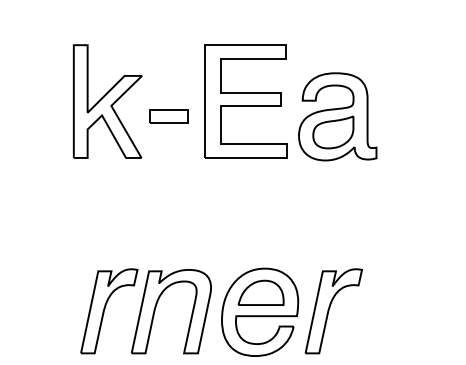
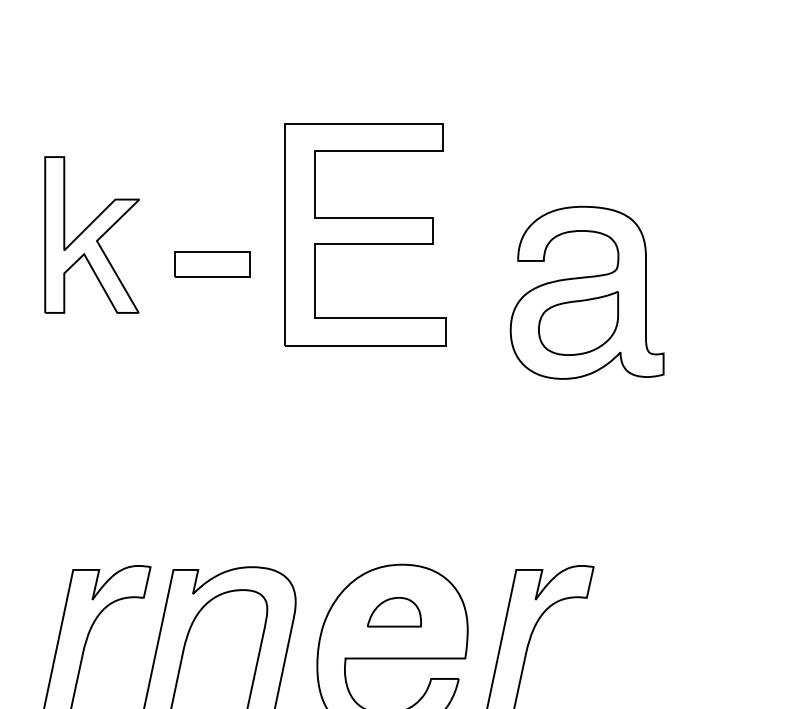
part: (107, 101) -> (91, 234), size x0.7
part: (337, 116) -> (586, 292), moved
part: (260, 292) -> (393, 611), size x0.6

